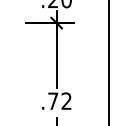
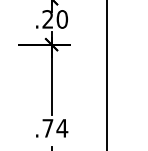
text: (66, 100) -> (62, 127), .72 -> .74

